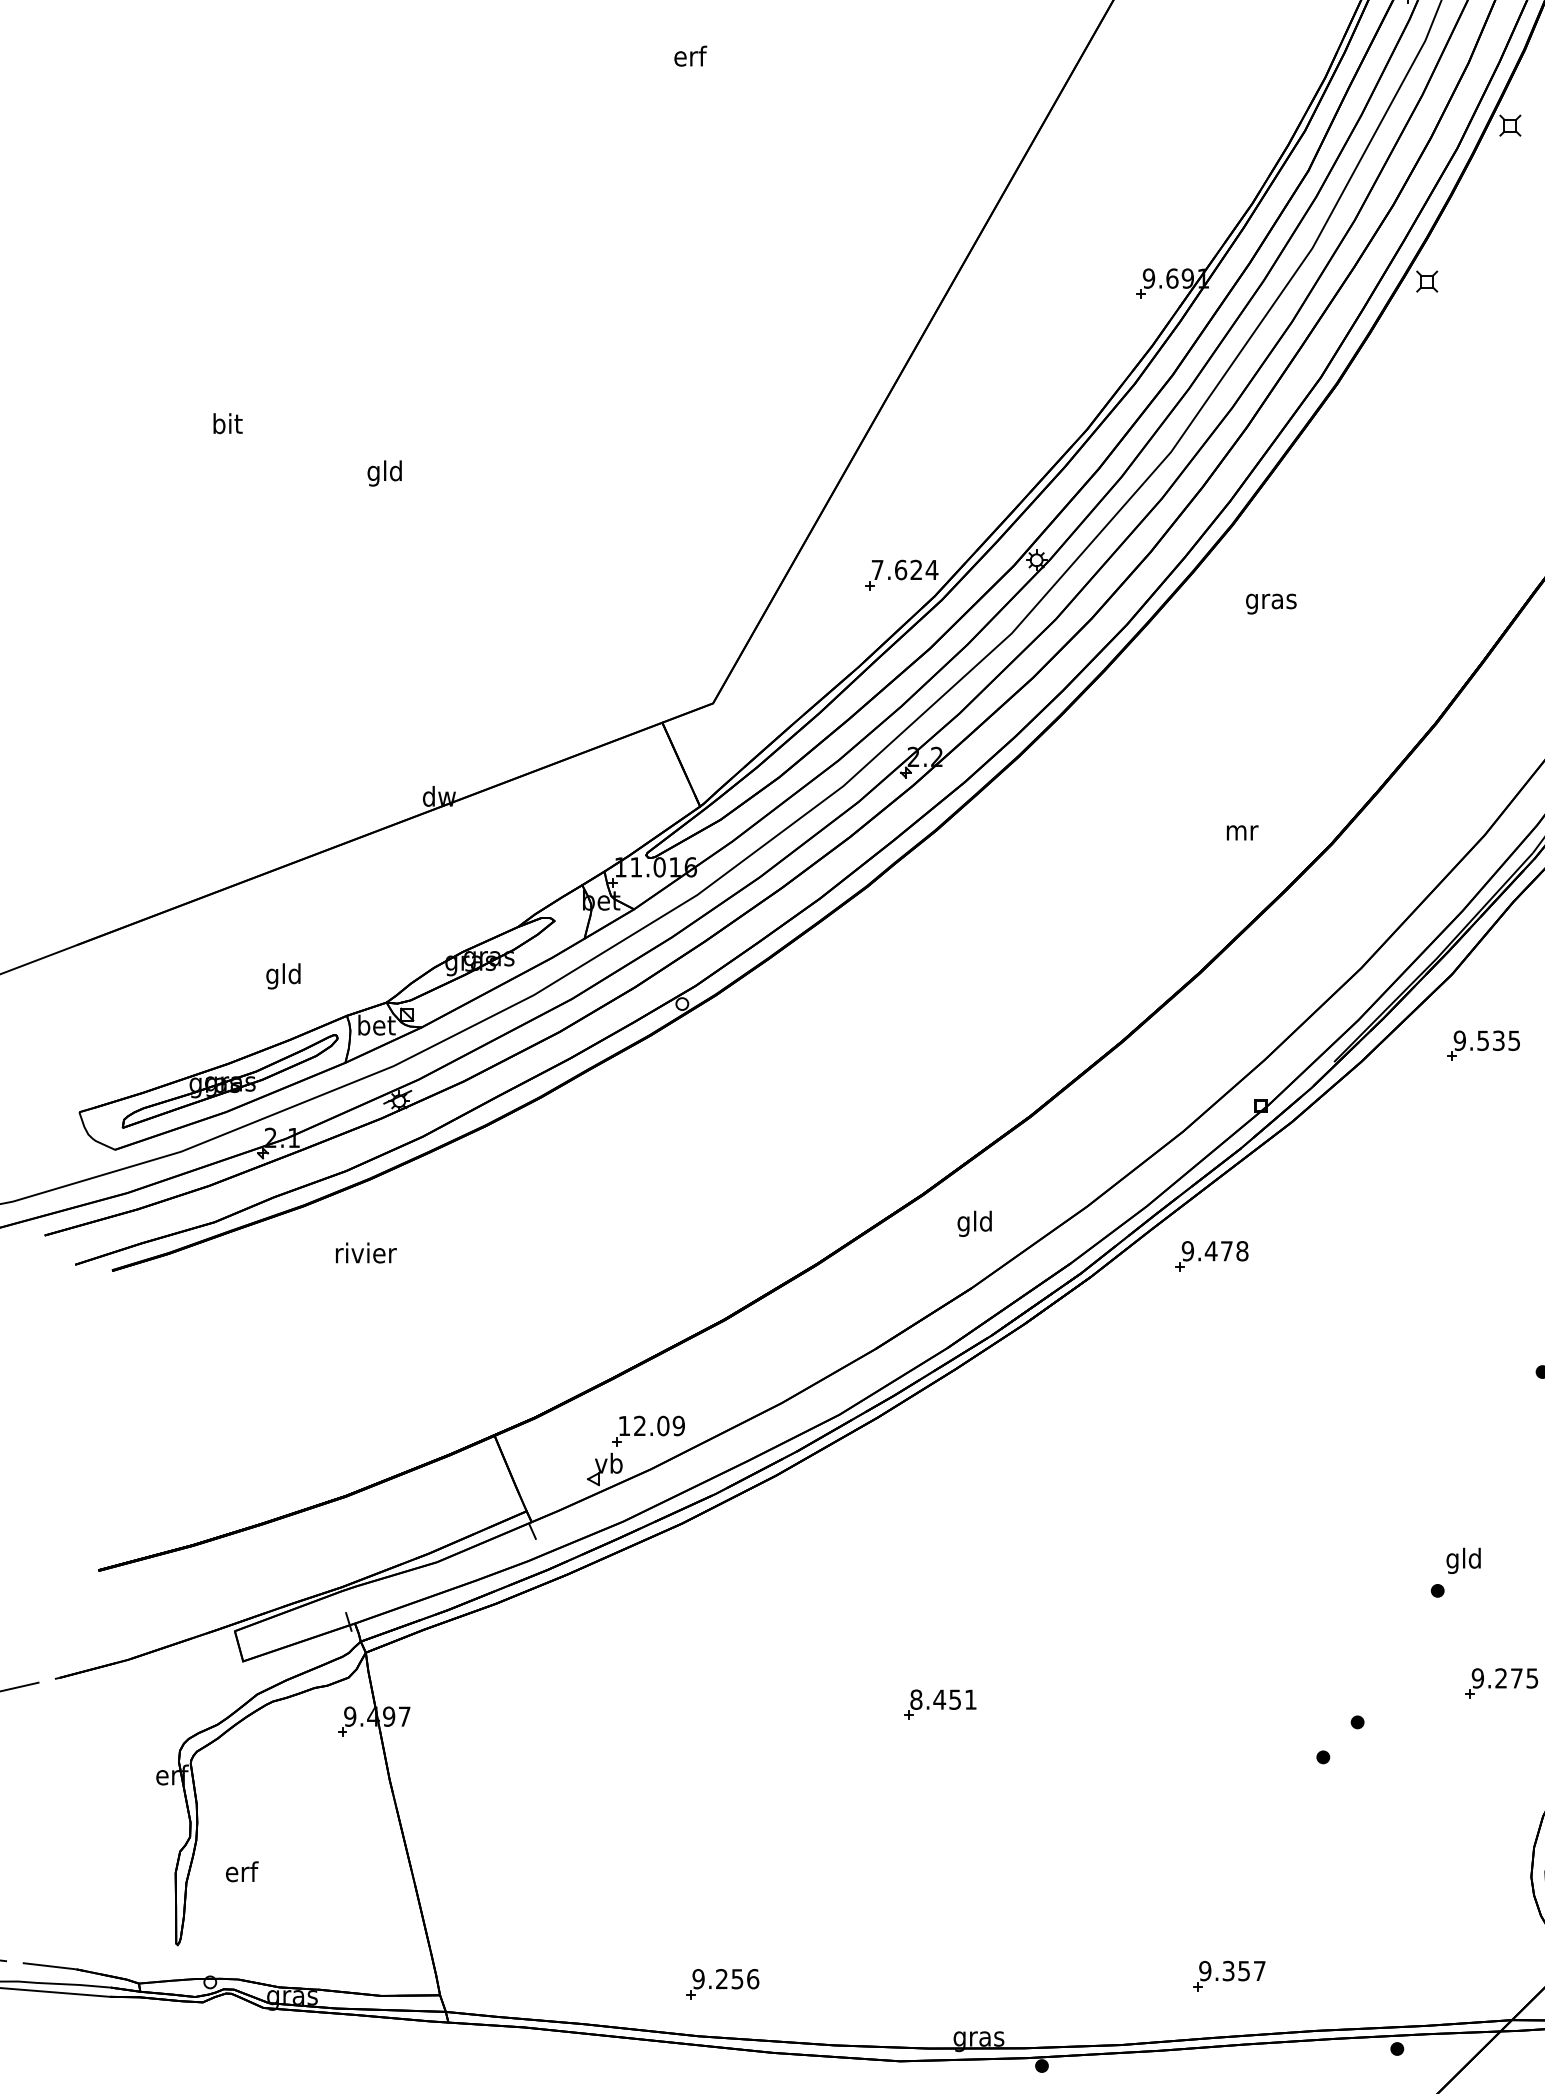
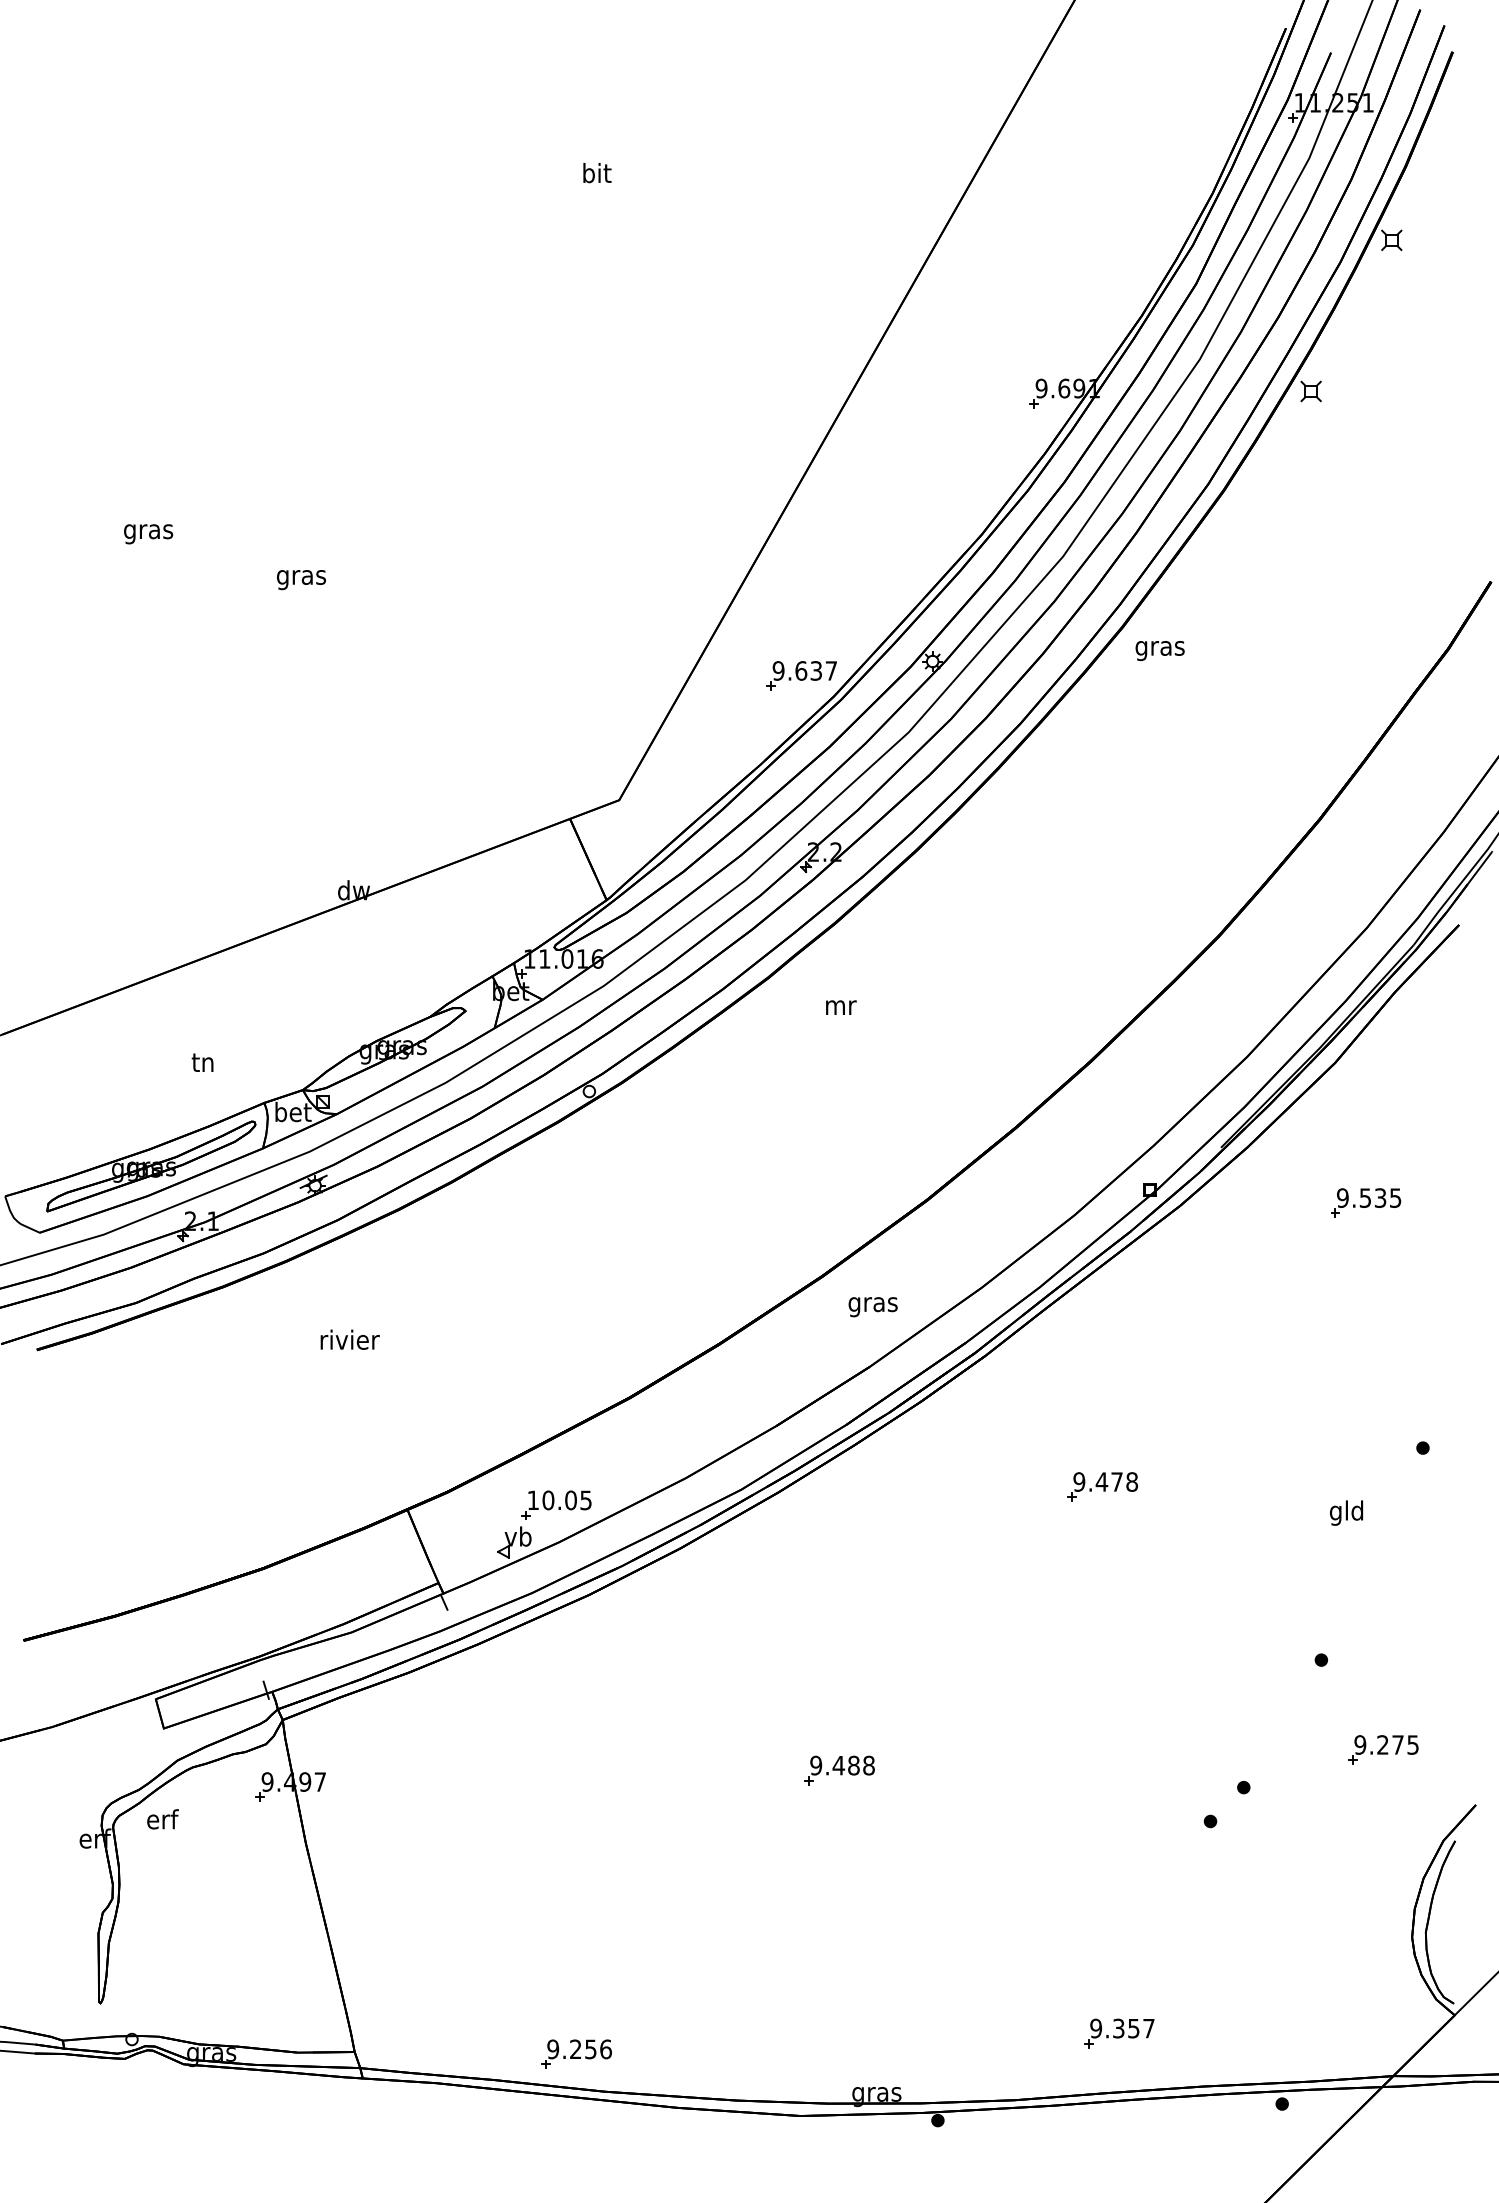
text: (690, 55) -> (597, 172), erf -> bit
text: (227, 426) -> (148, 531), bit -> gras
text: (385, 473) -> (301, 577), gld -> gras
text: (904, 569) -> (804, 670), 7.624 -> 9.637
text: (1270, 604) -> (1159, 651), moved
text: (1242, 832) -> (841, 1007), moved
text: (283, 976) -> (202, 1064), gld -> tn
part: (1484, 1045) -> (1366, 1202), moved
text: (974, 1223) -> (872, 1304), gld -> gras
text: (365, 1252) -> (349, 1339), moved
part: (1211, 1255) -> (1102, 1486), moved
text: (658, 1426) -> (566, 1500), 12.09 -> 10.05
text: (1463, 1560) -> (1346, 1512), moved
text: (943, 1699) -> (842, 1765), 8.451 -> 9.488
text: (241, 1871) -> (162, 1819), moved
part: (722, 1983) -> (576, 2053), moved

